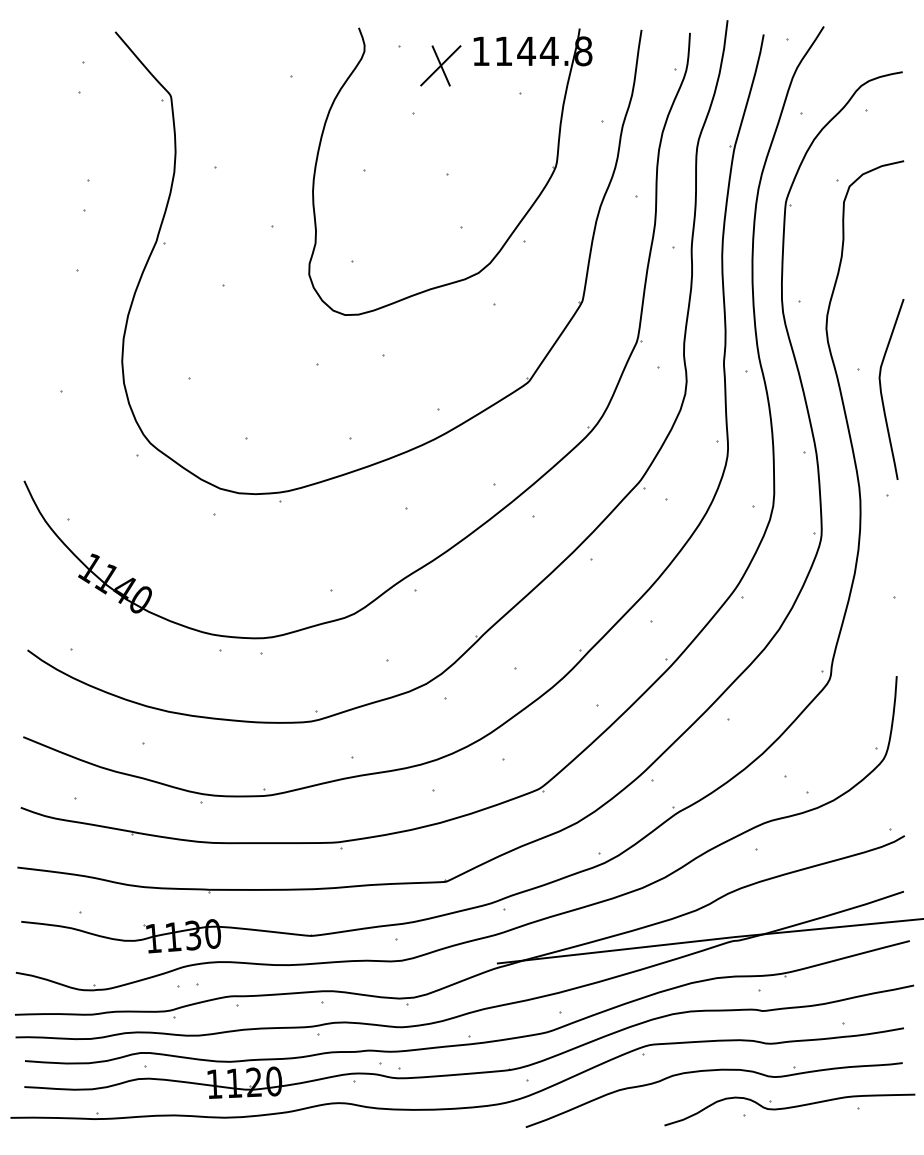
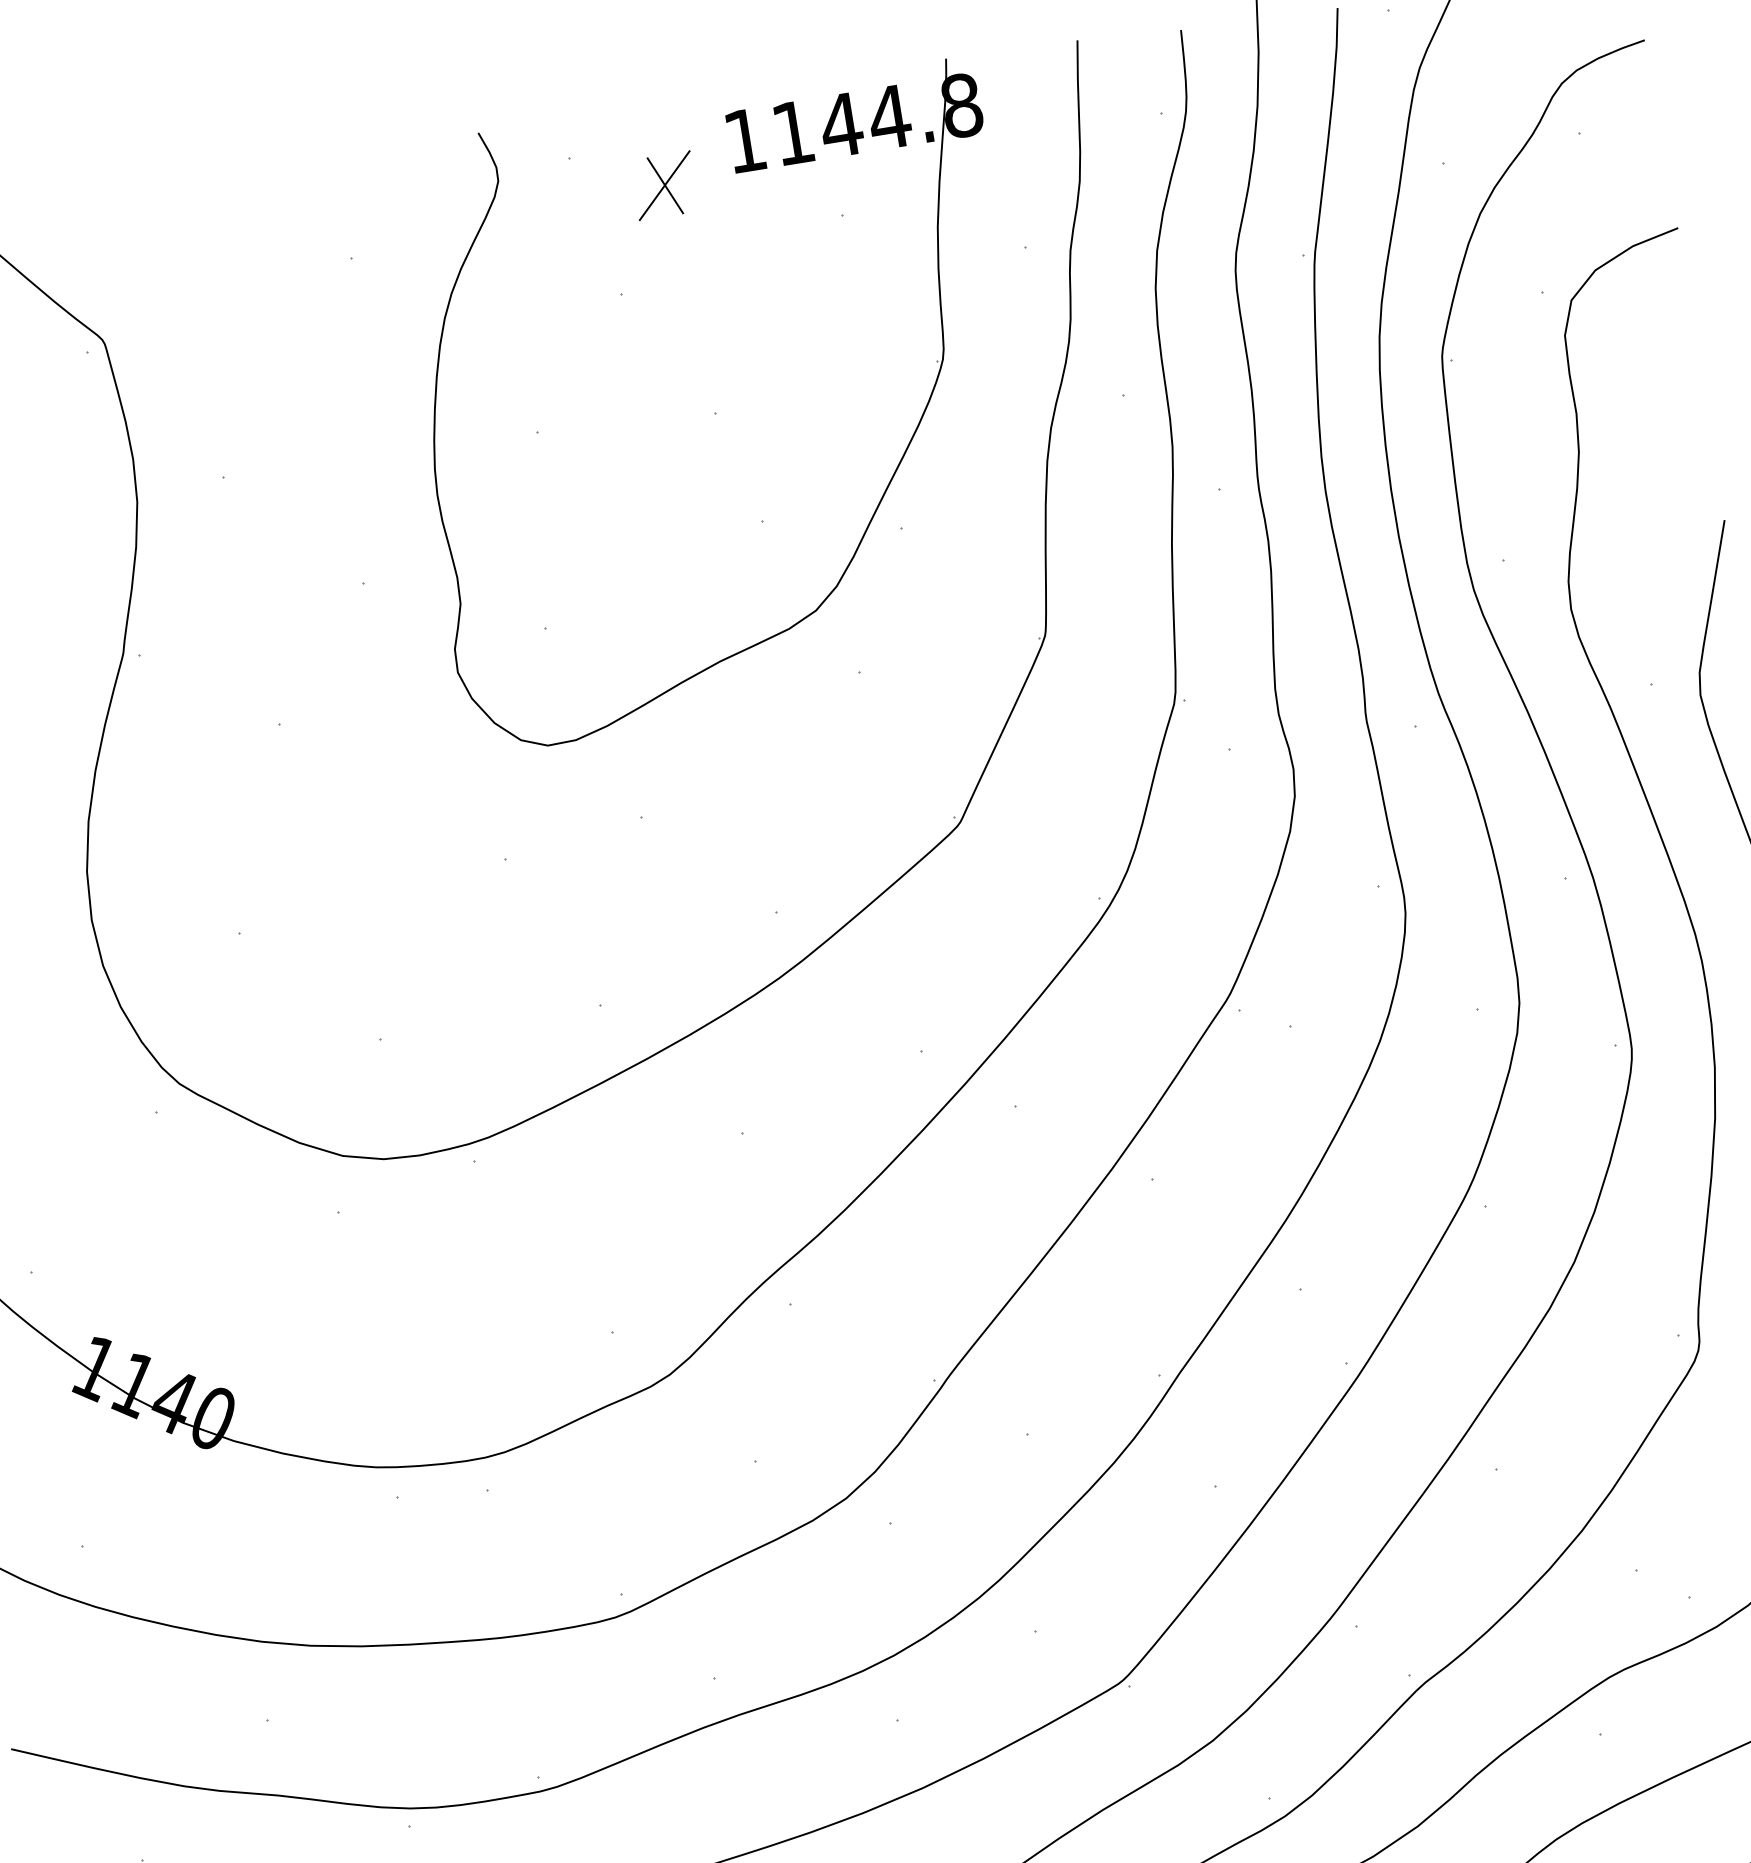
part: (440, 66) -> (664, 186), size x0.71

